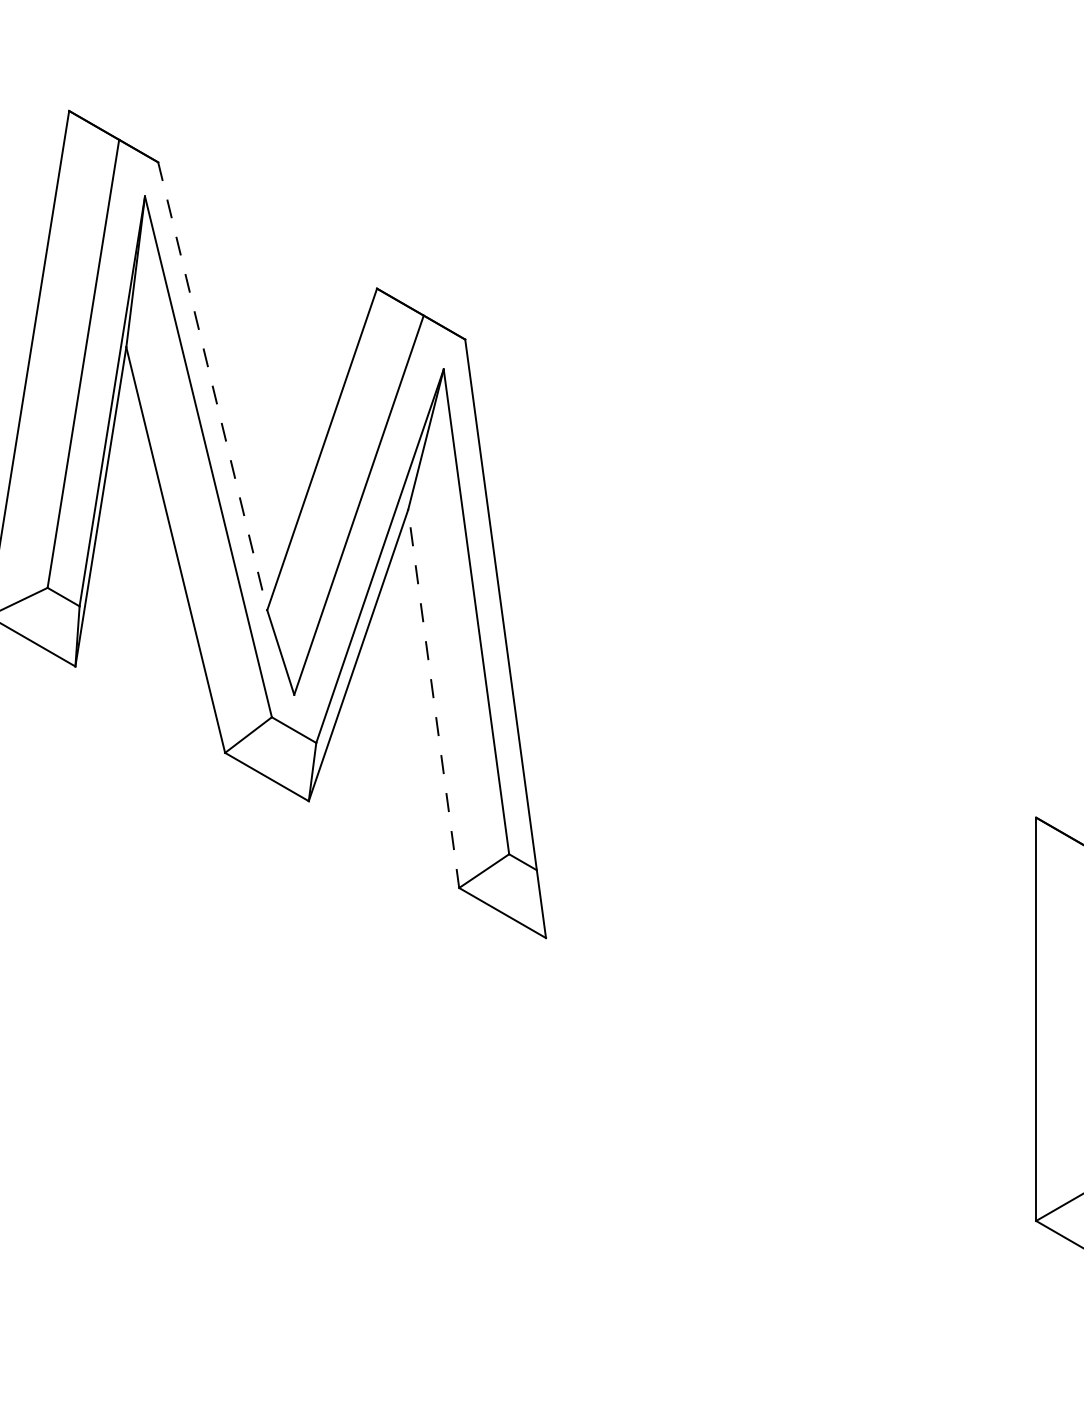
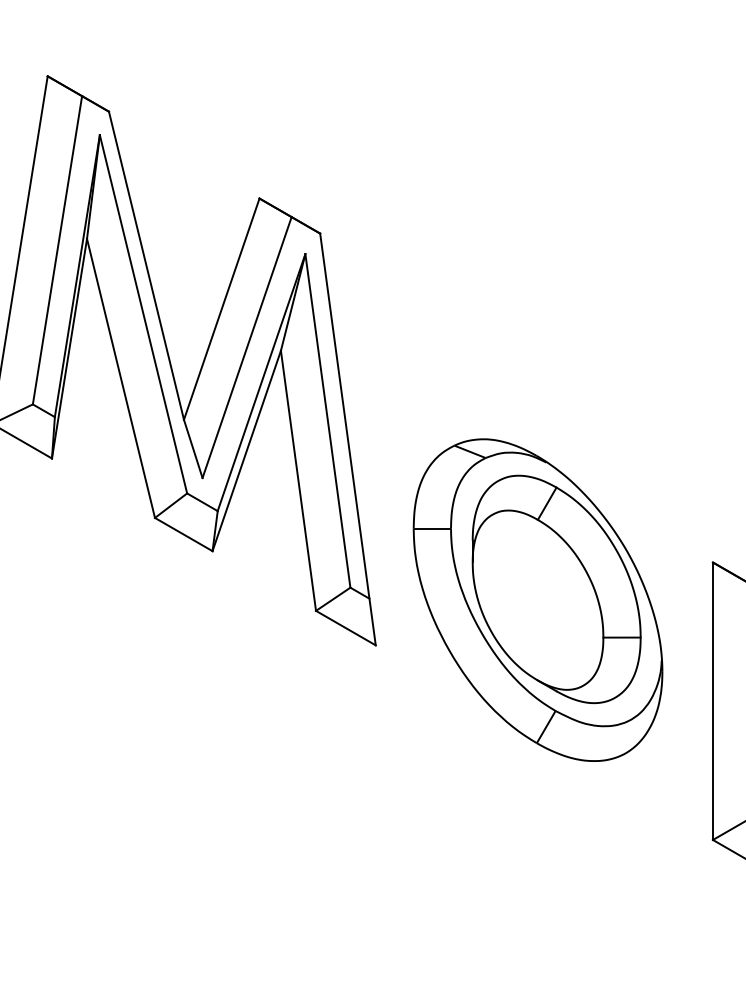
line: (212, 385) -> (146, 265), dashed -> solid
line: (433, 698) -> (298, 480), dashed -> solid
part: (781, 871) -> (537, 599), added

